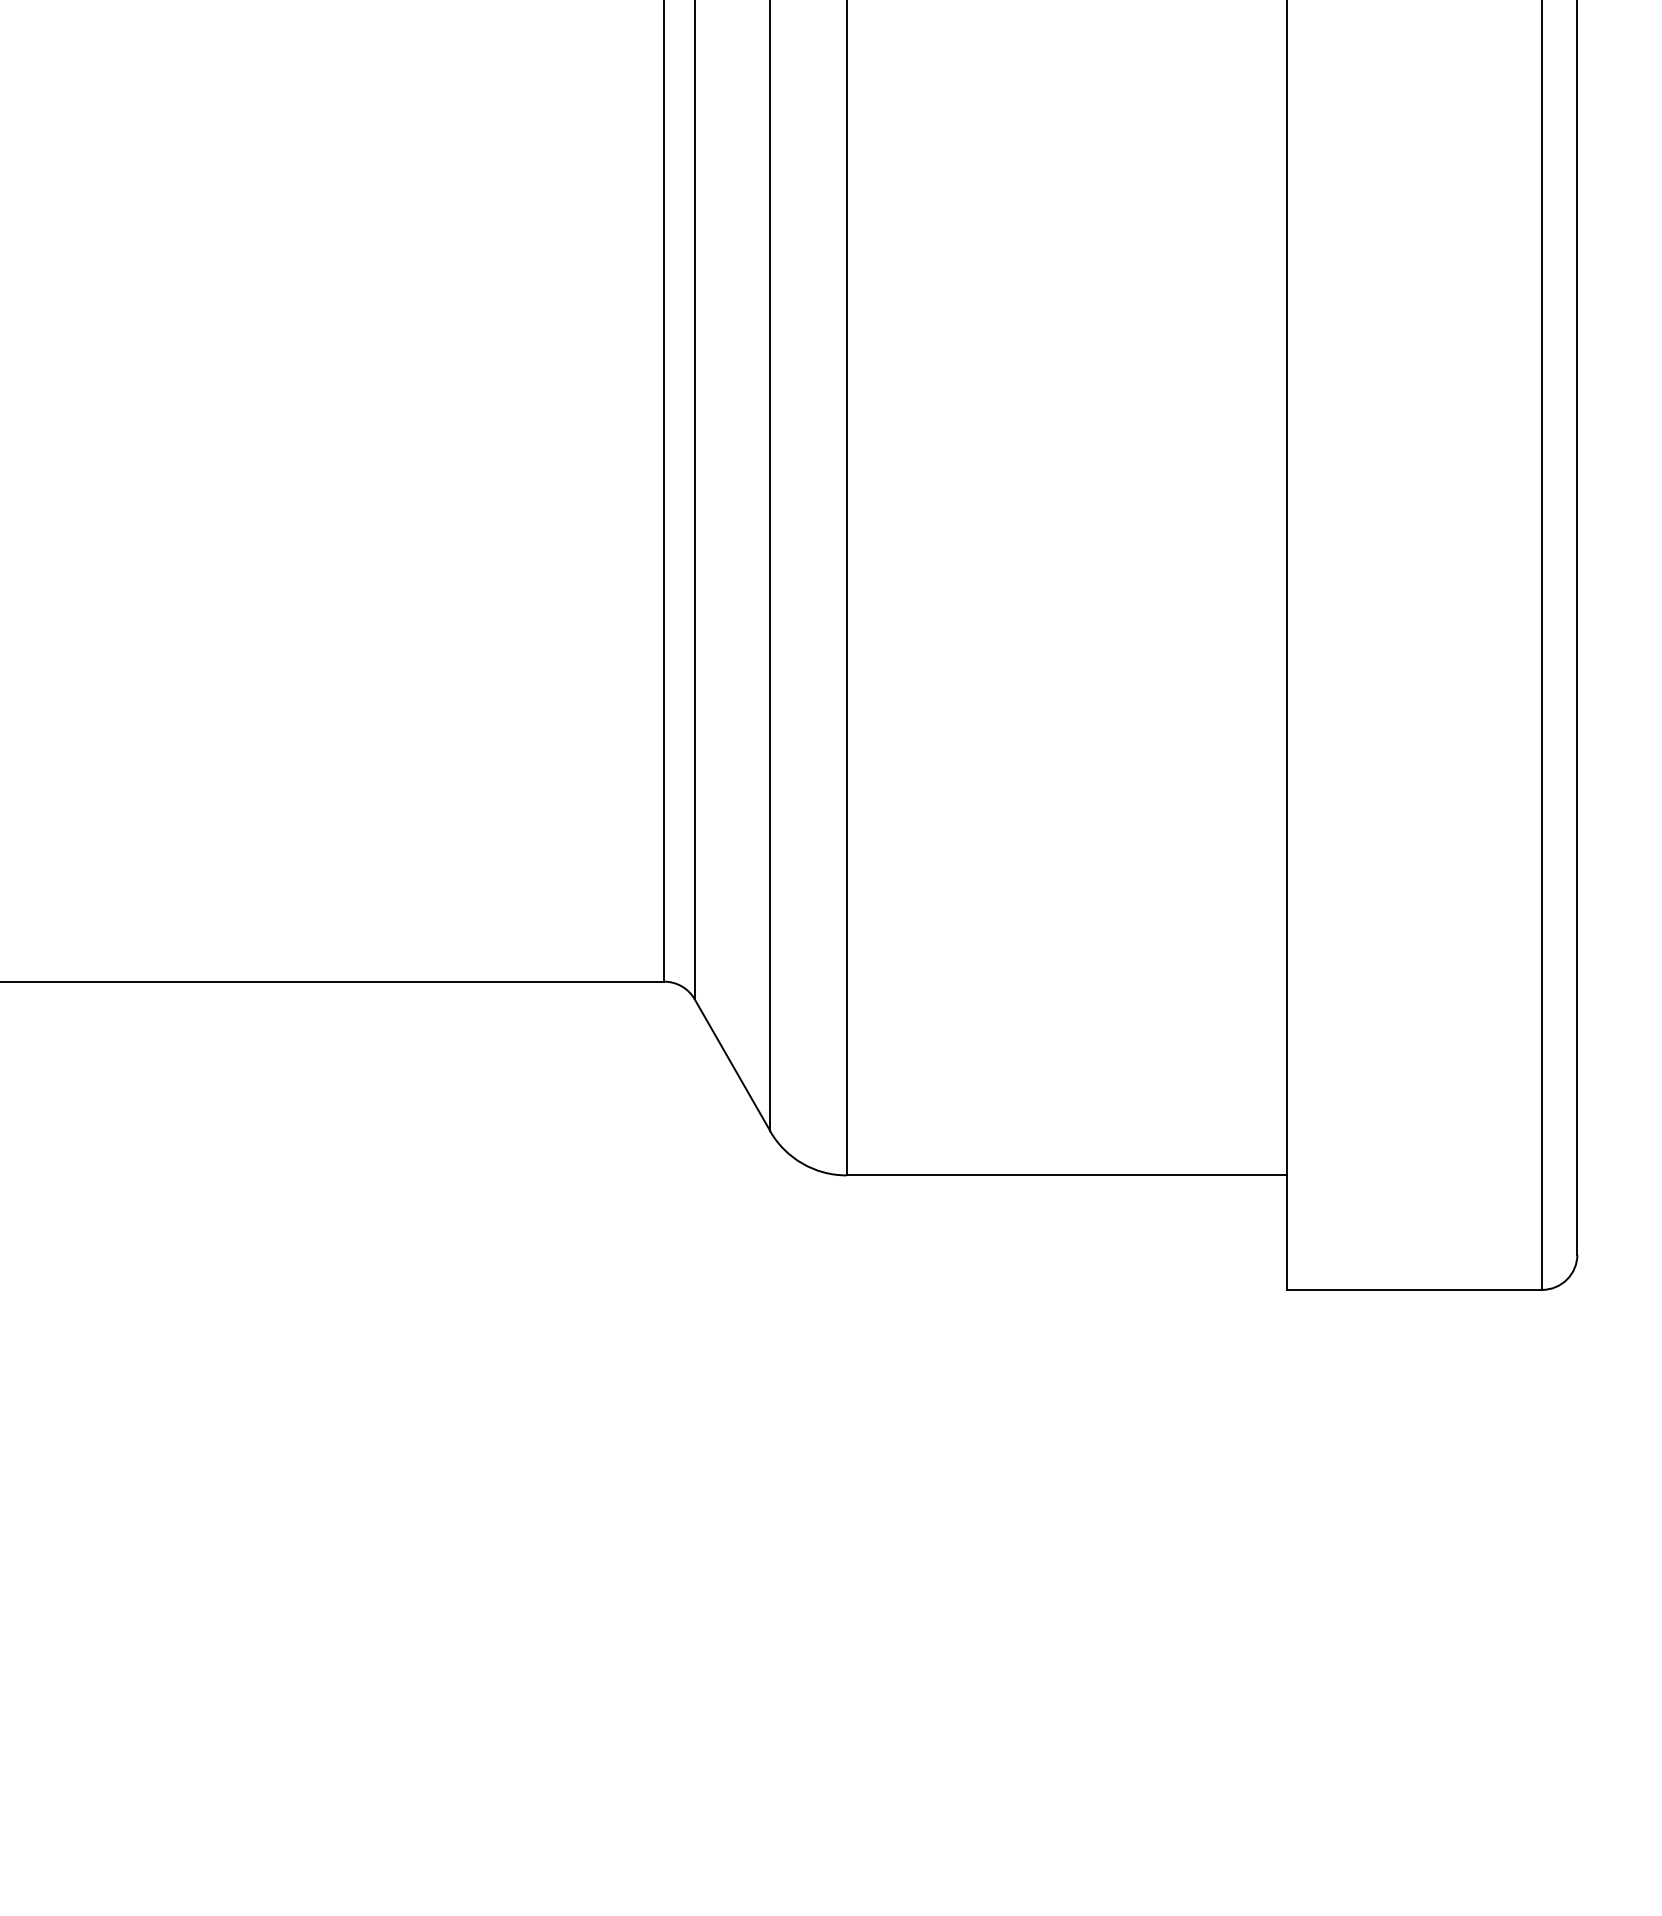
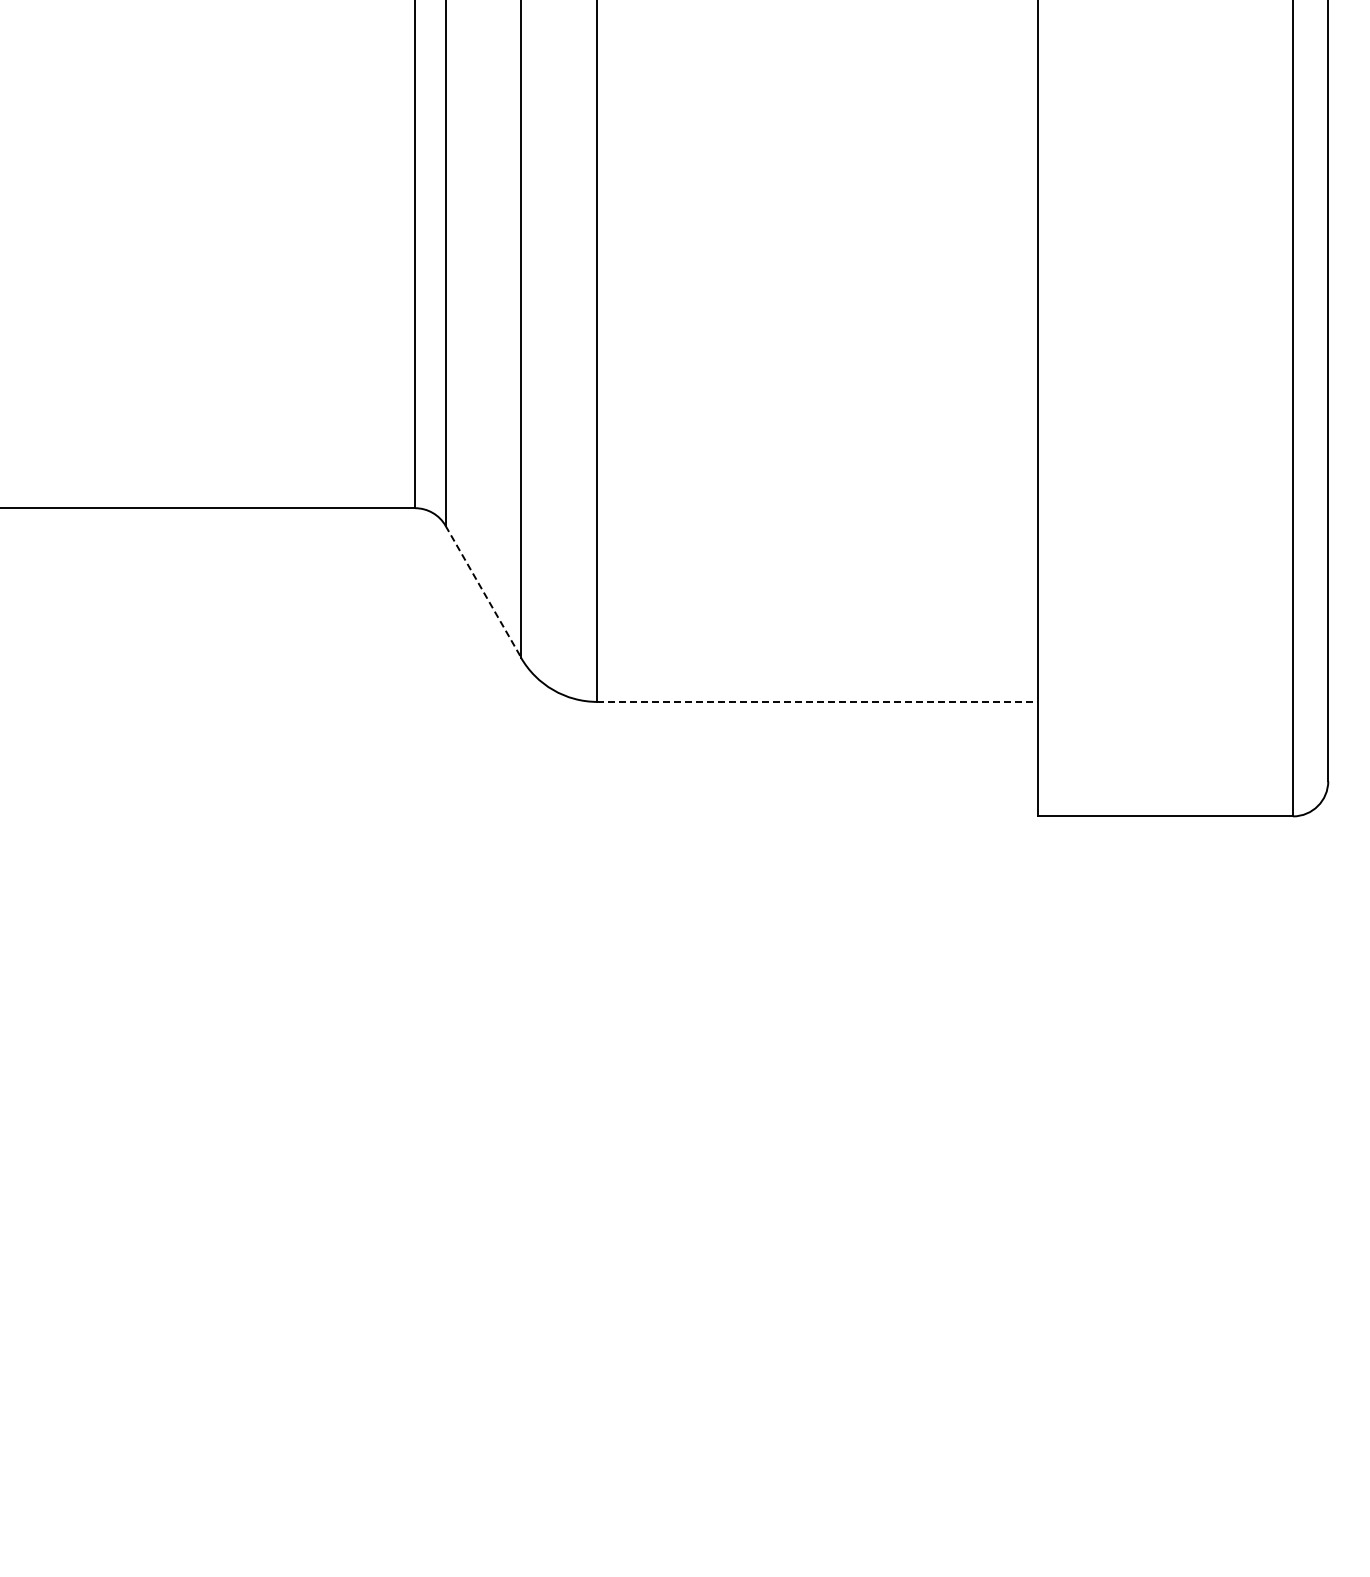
line: (732, 1065) -> (483, 592), solid -> dashed
line: (1067, 1175) -> (818, 702), solid -> dashed

